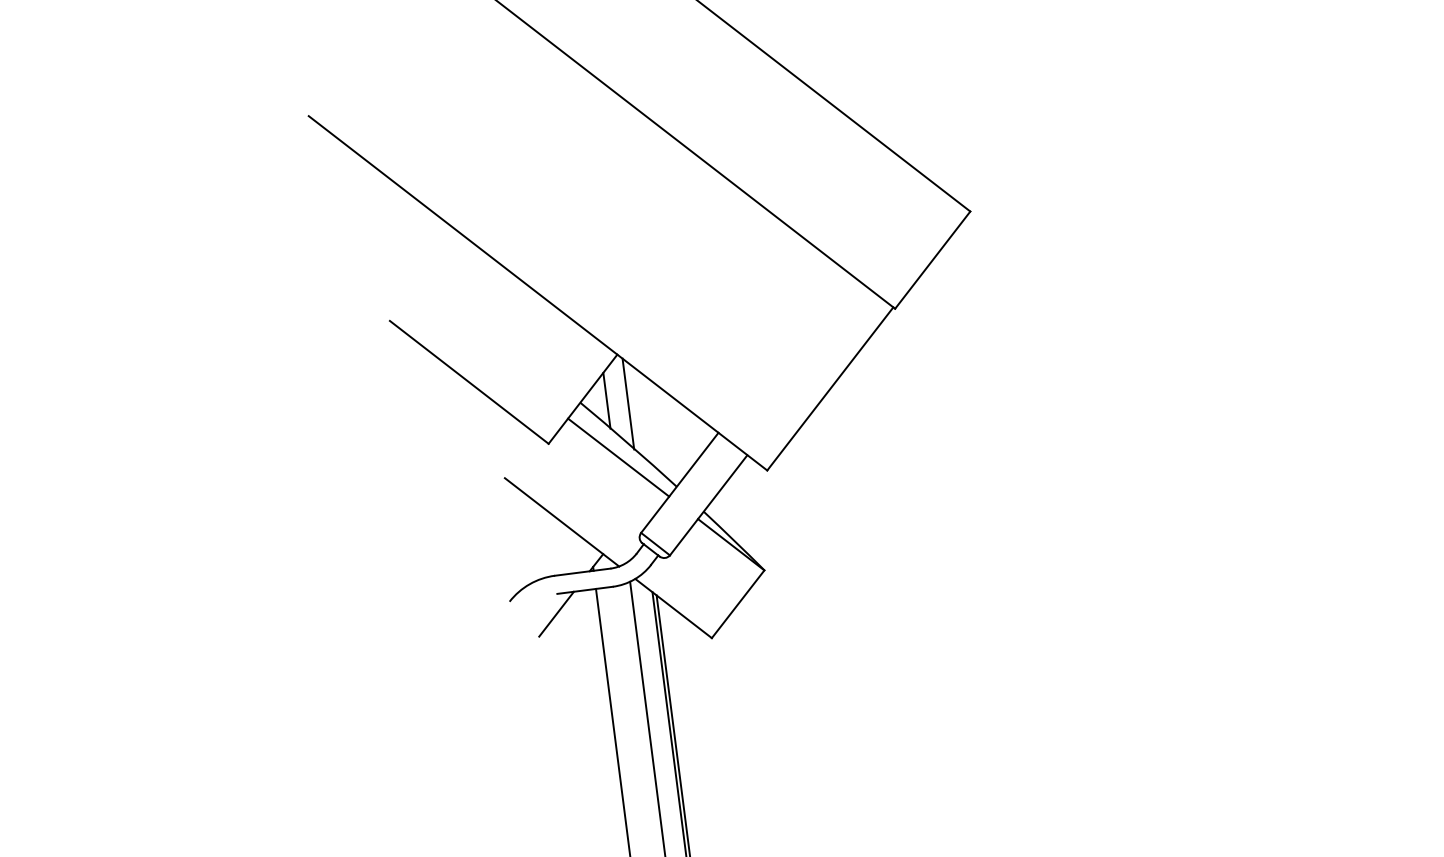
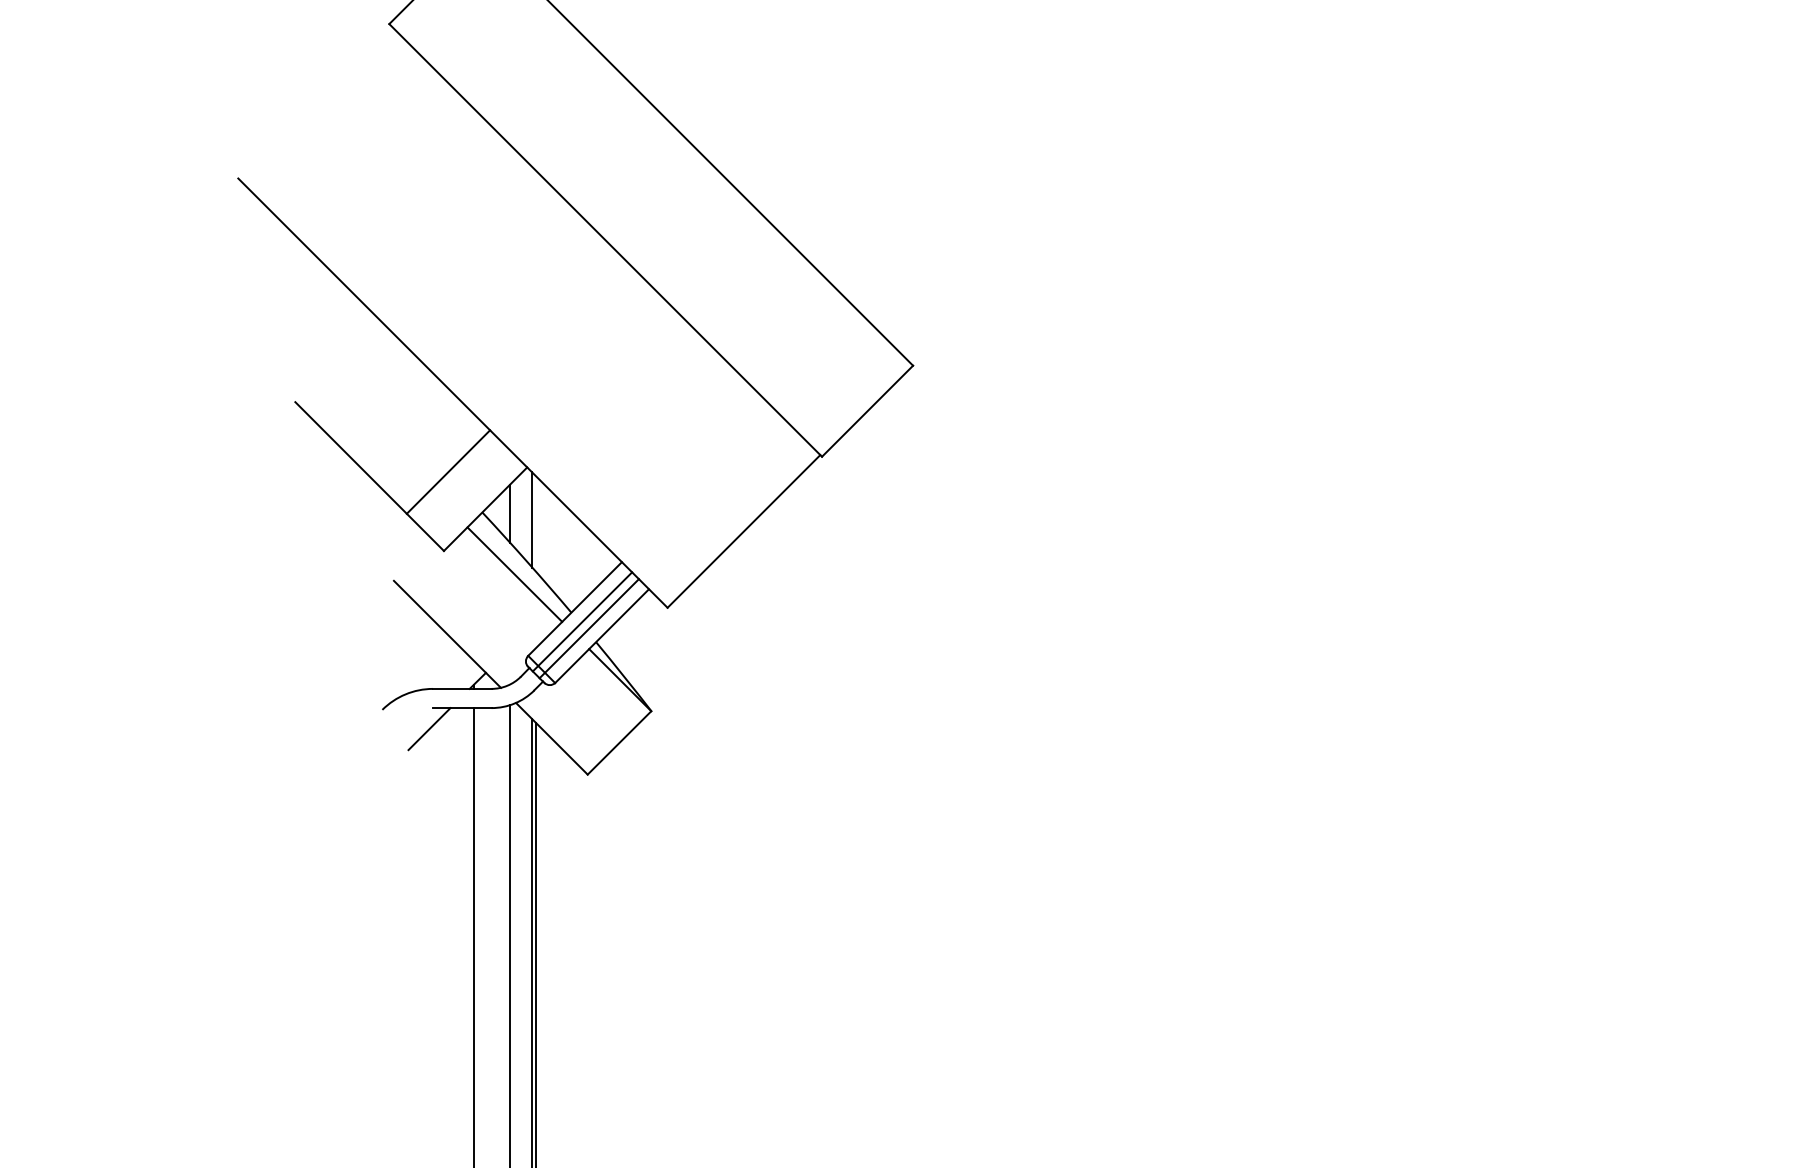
line: (543, 368) -> (448, 471), added
line: (688, 493) -> (582, 621), added
line: (694, 499) -> (588, 628), added

